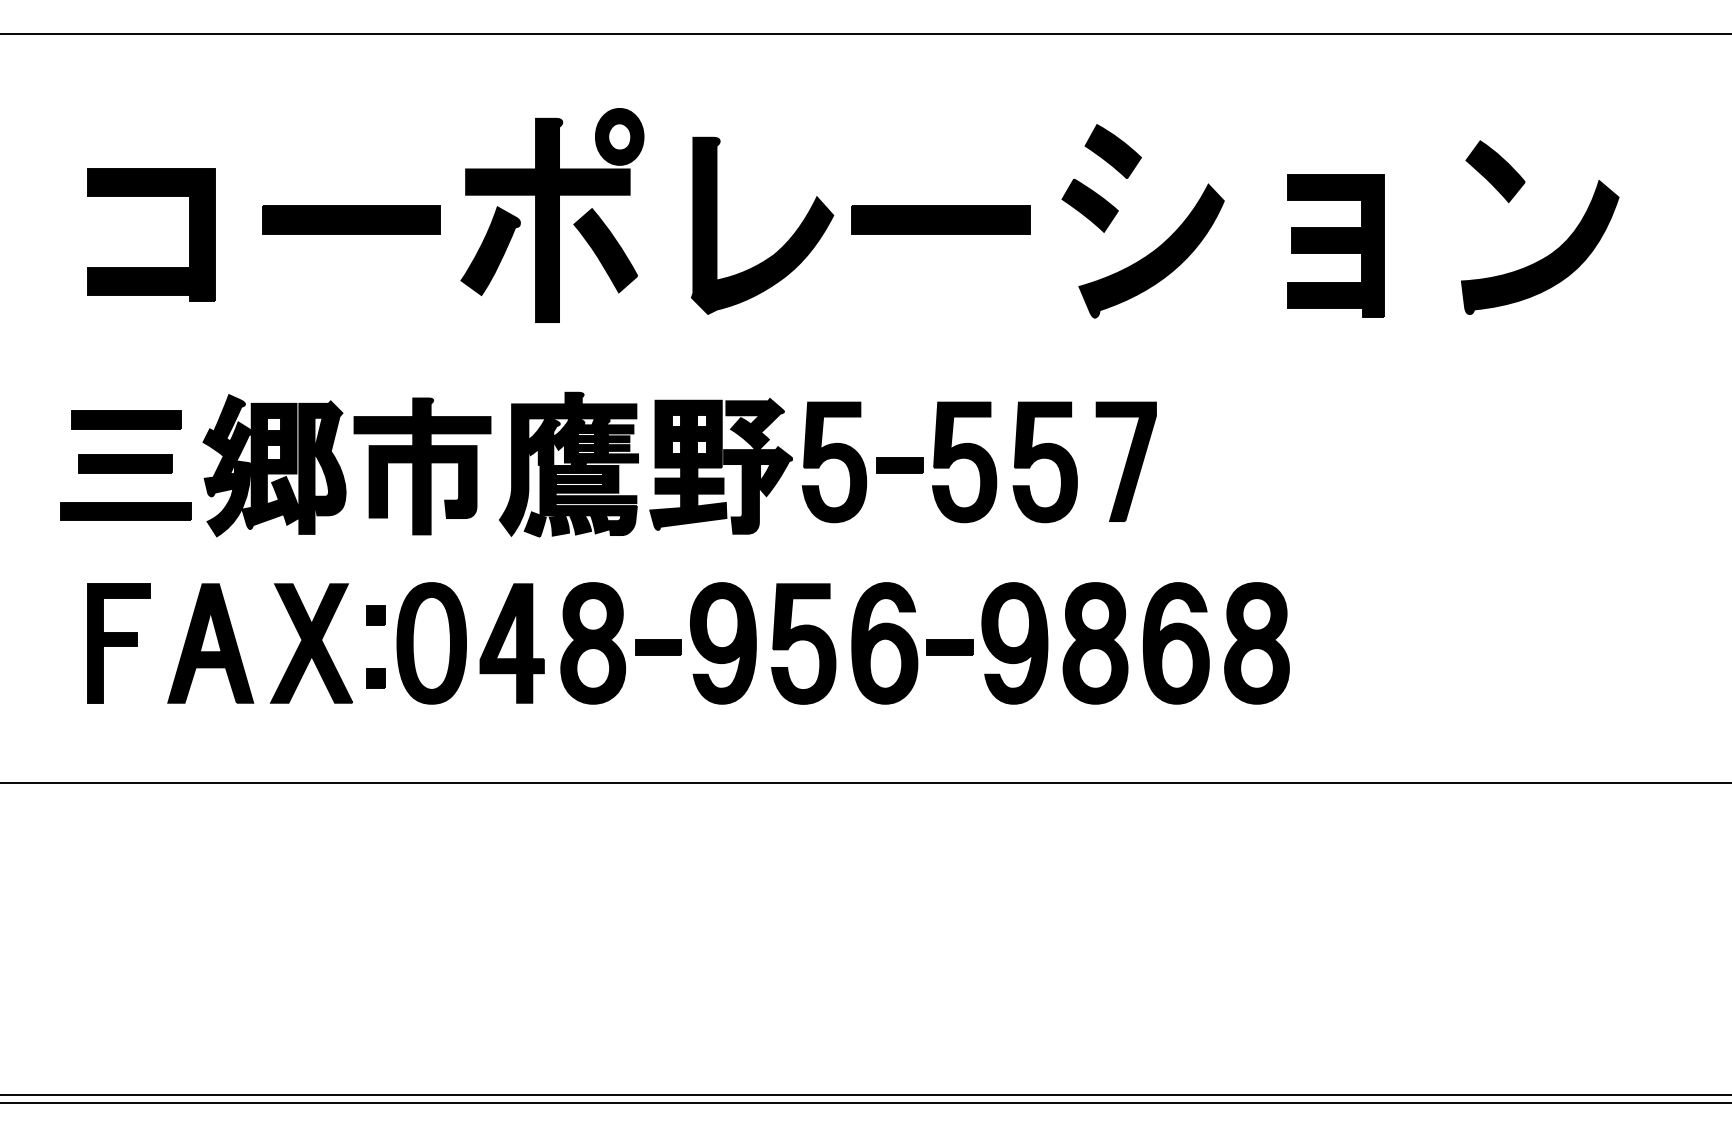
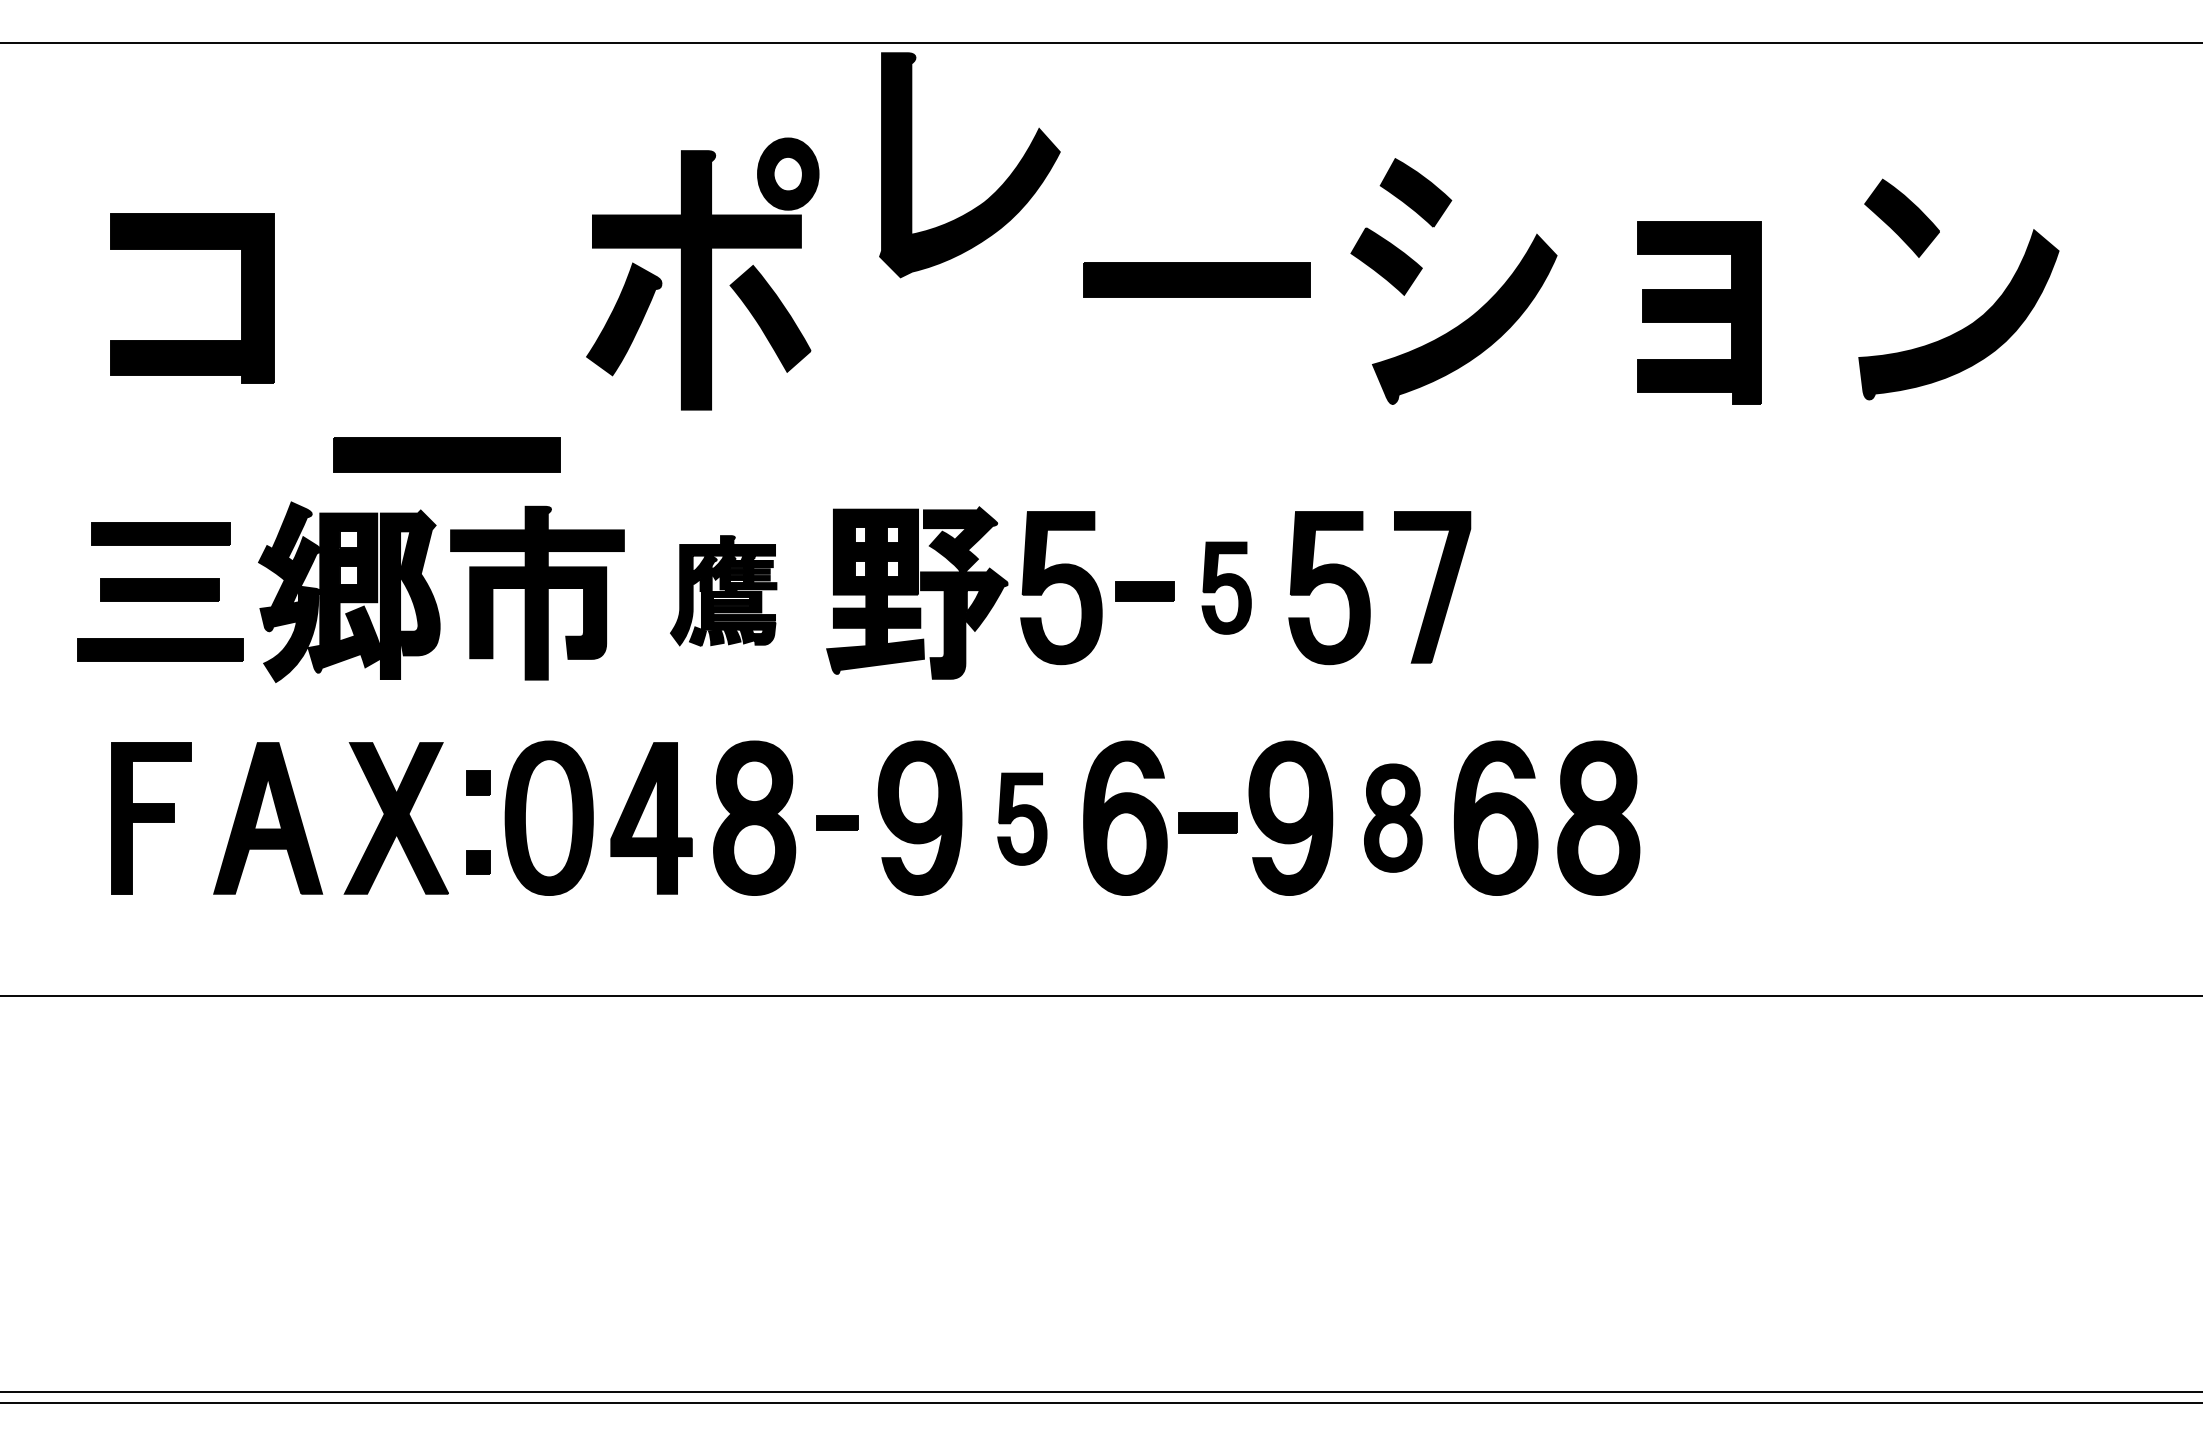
part: (350, 219) -> (446, 454), moved
part: (782, 246) -> (995, 191), moved
part: (964, 462) -> (1226, 588), size x0.6
part: (568, 464) -> (723, 590), size x0.6
part: (1094, 642) -> (1392, 817), size x0.7
part: (803, 644) -> (1022, 819), size x0.6
part: (658, 646) -> (837, 822), size x0.7

